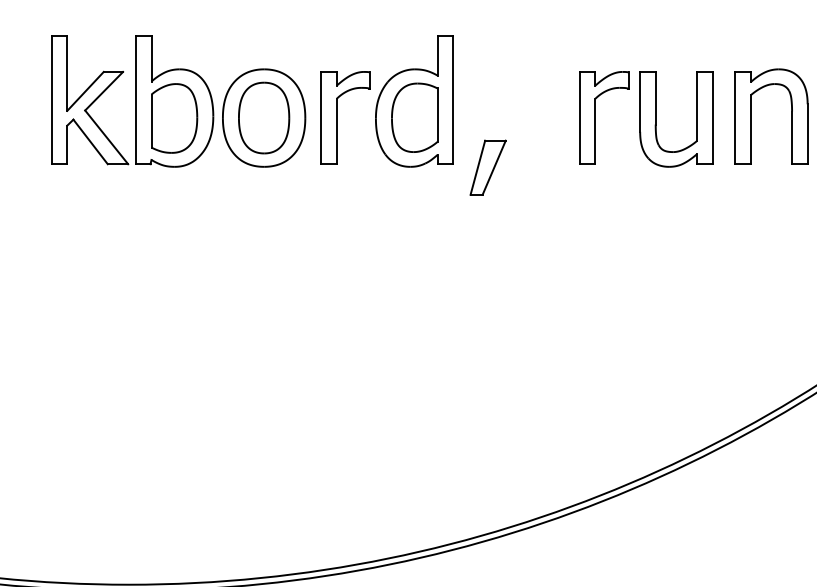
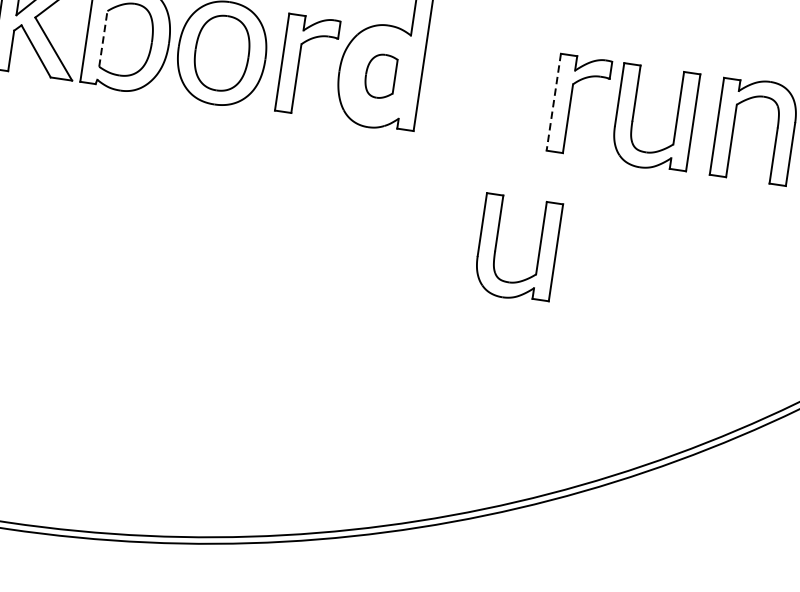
part: (414, 117) -> (380, 75), size x0.6
line: (579, 118) -> (553, 102), solid -> dashed
line: (151, 120) -> (103, 38), solid -> dashed
part: (487, 167) -> (449, 139), removed
part: (546, 259) -> (496, 245), added

